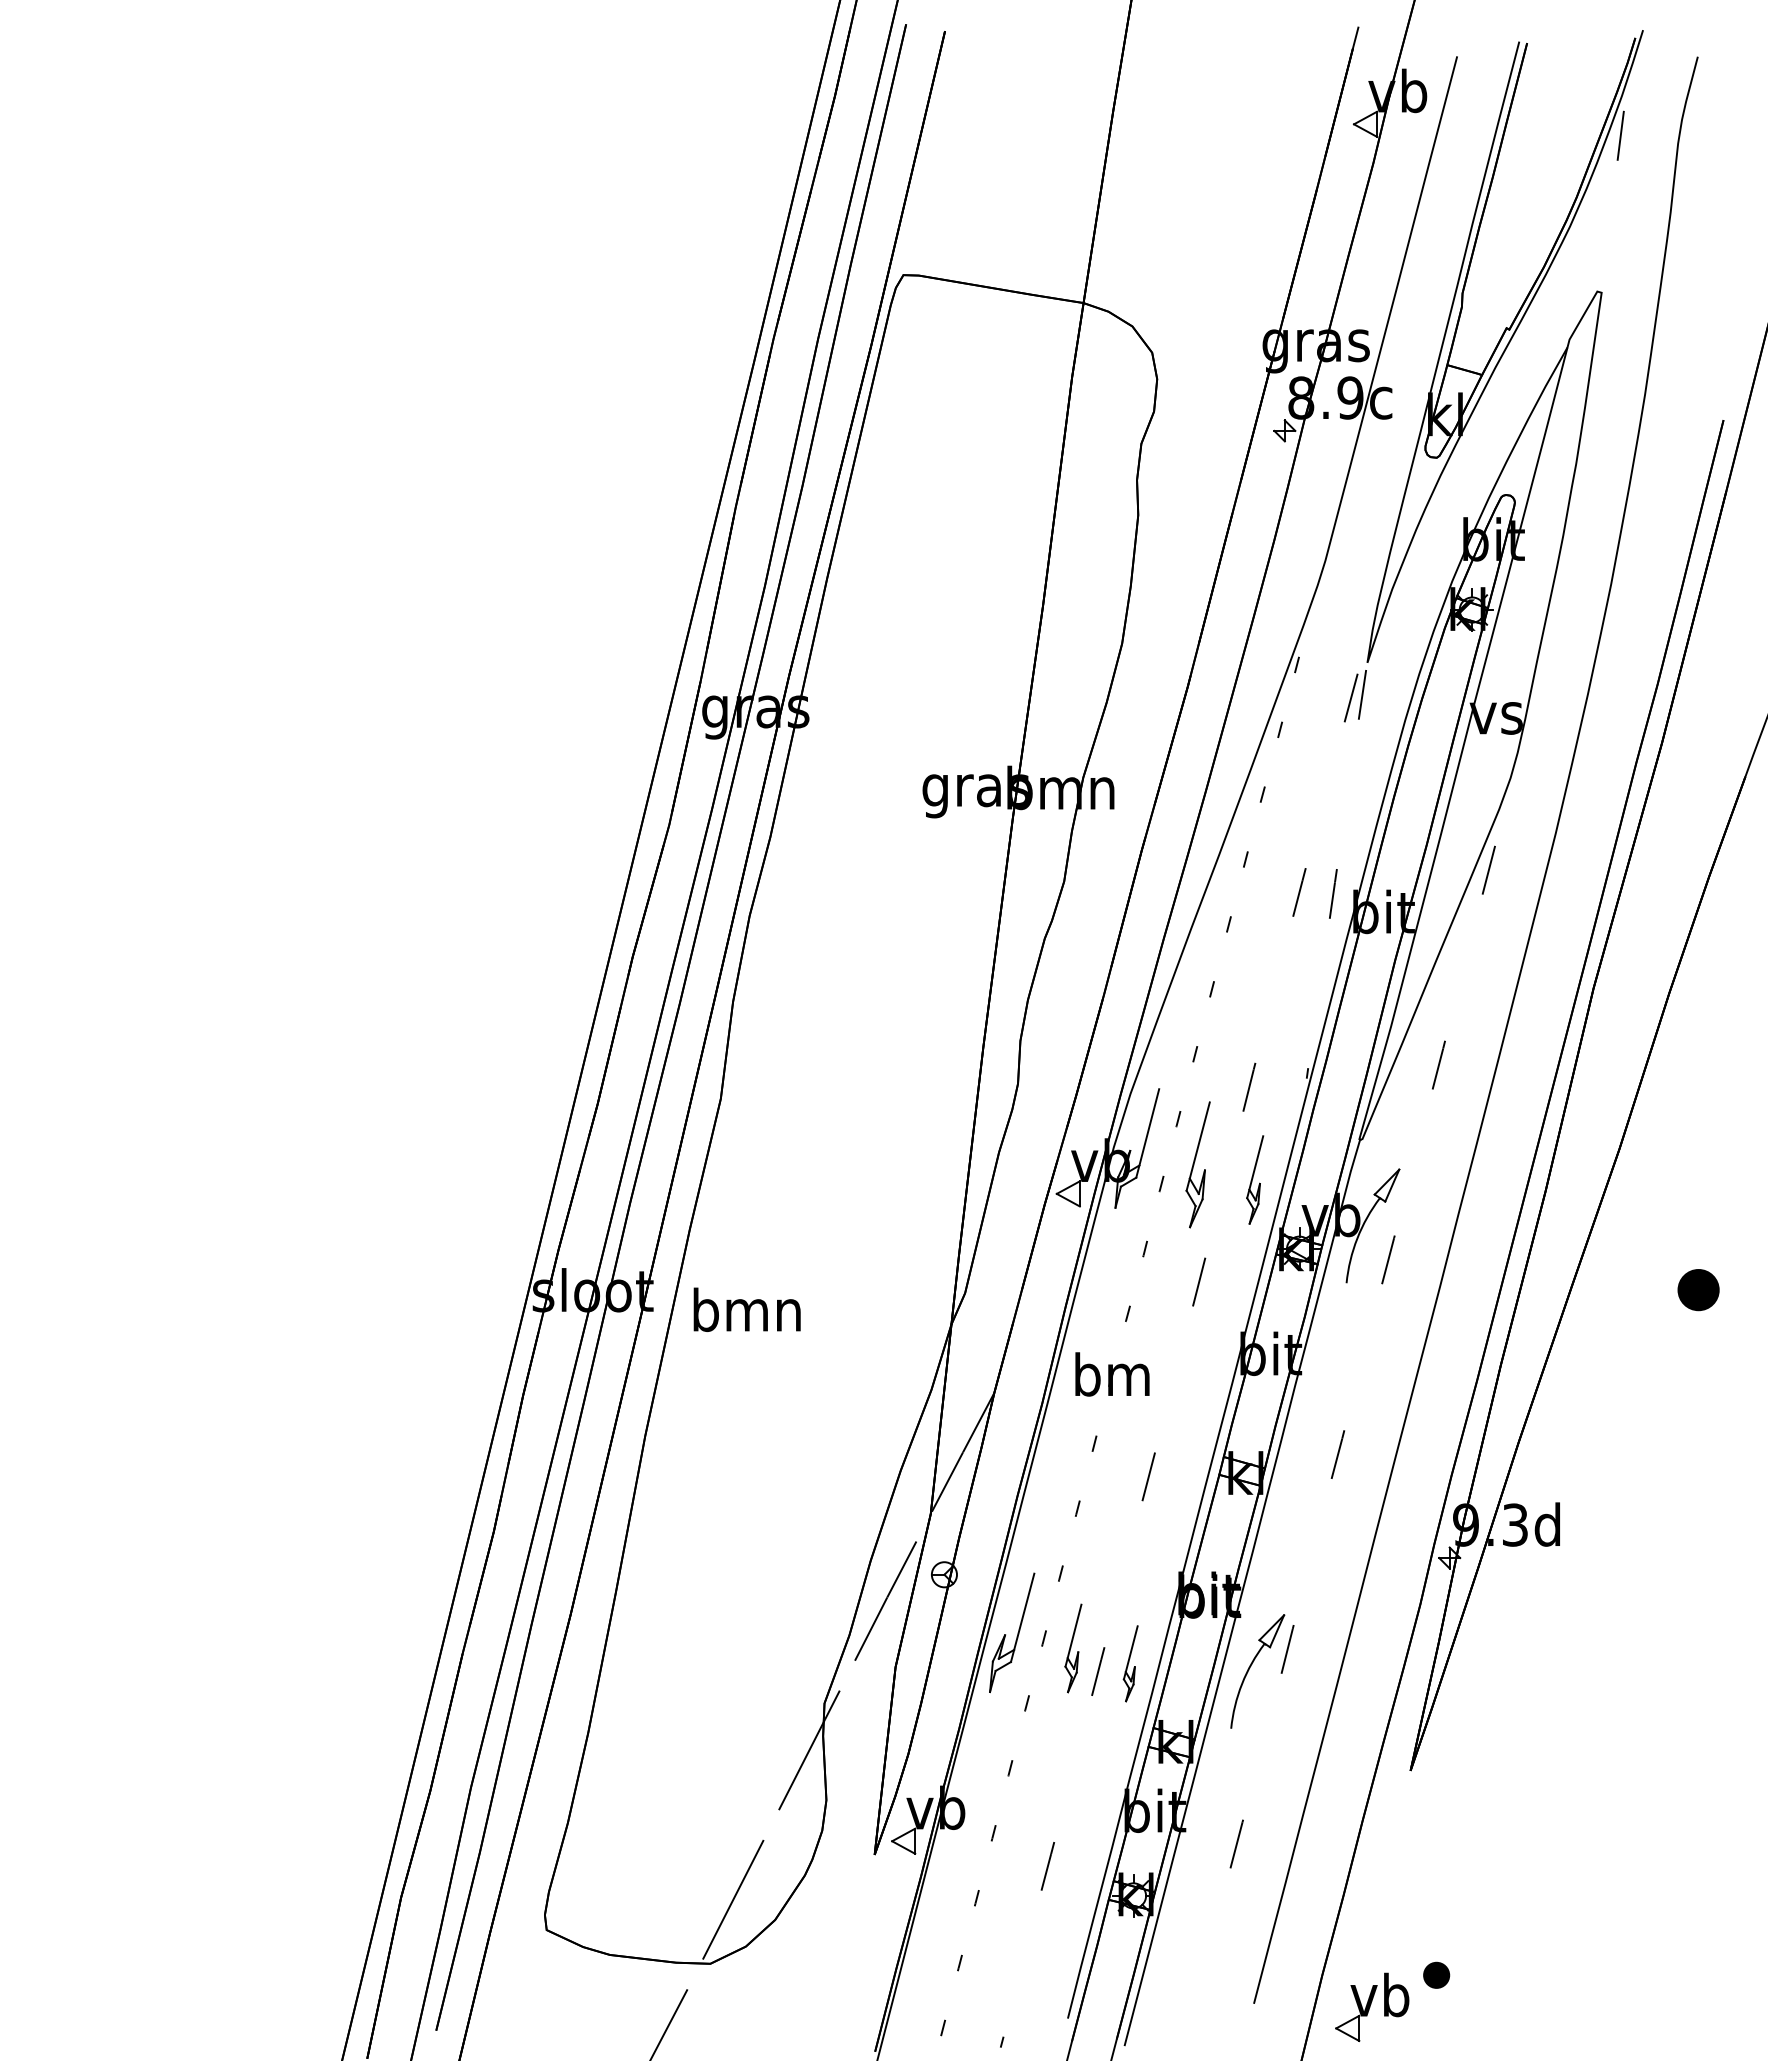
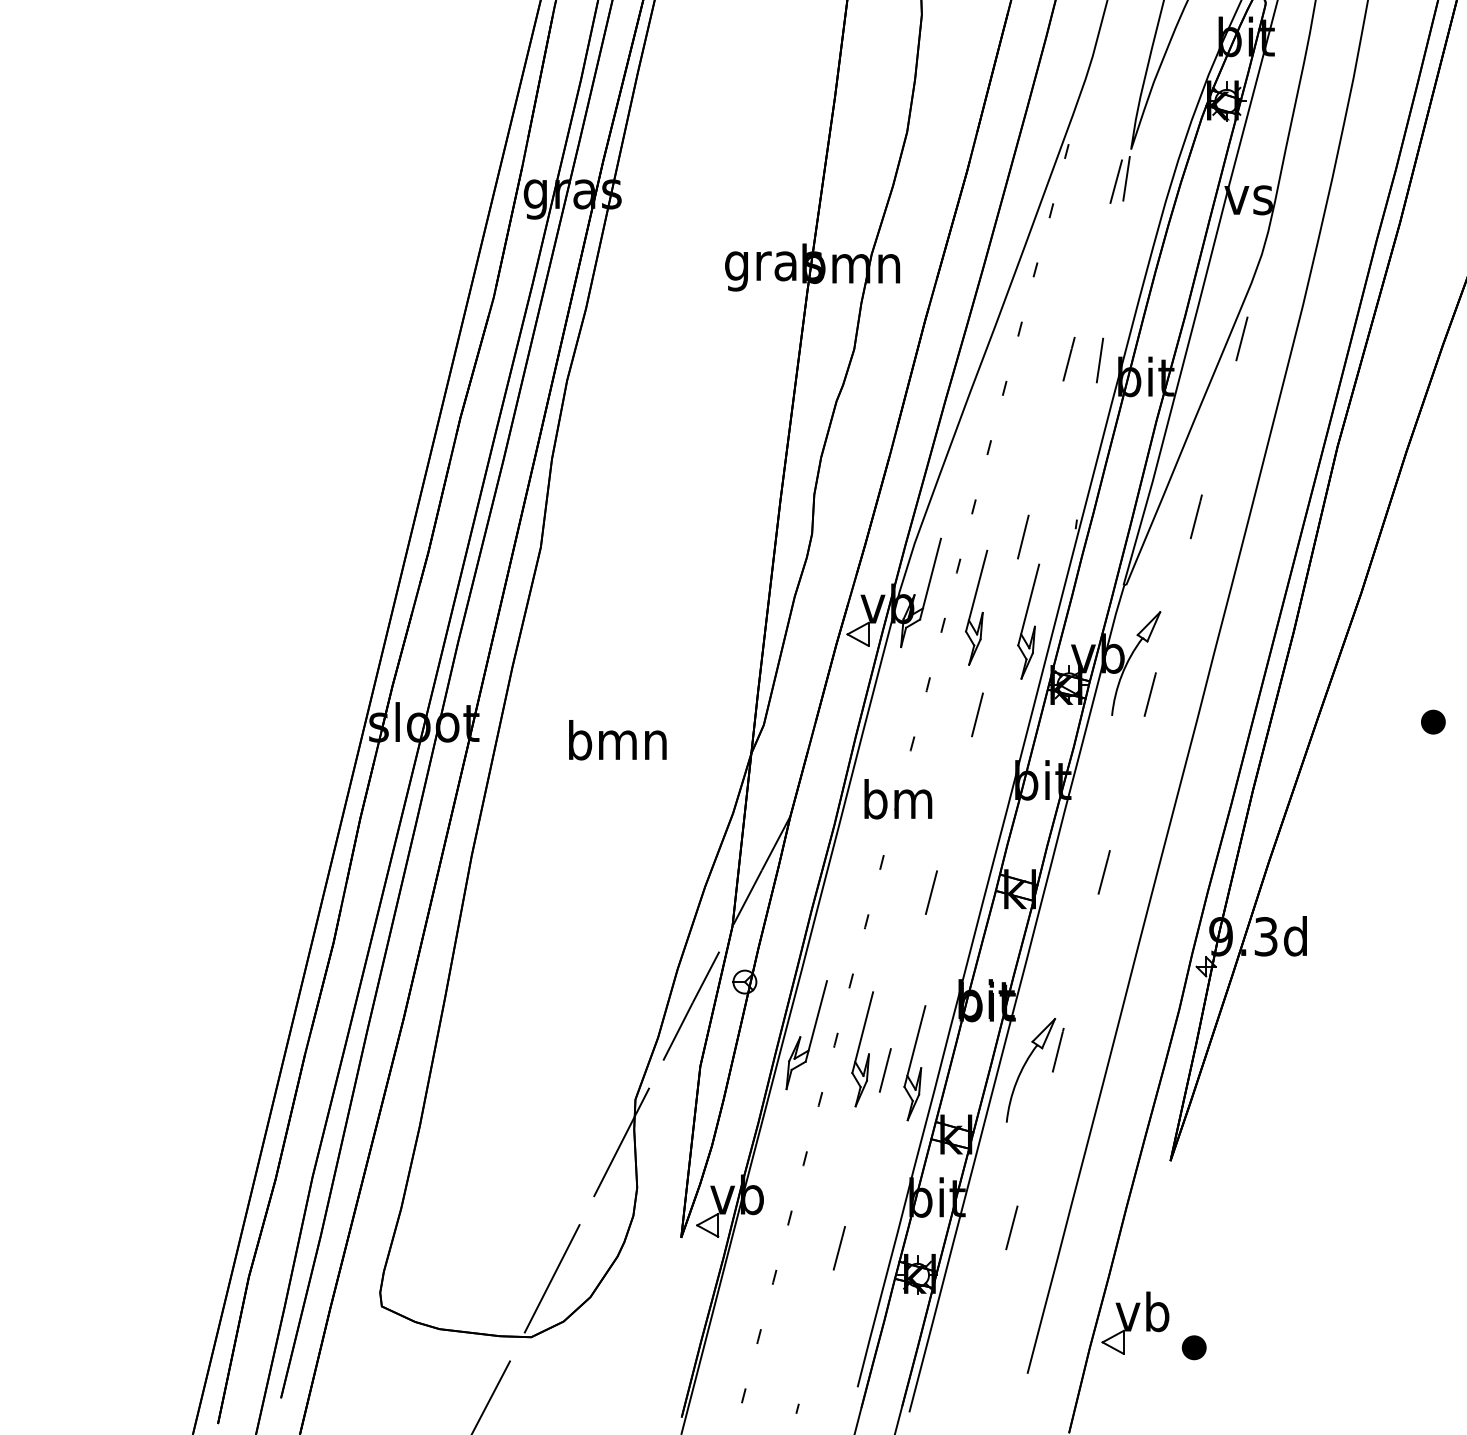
part: (1254, 1179) -> (1028, 621), size x1.43
part: (1698, 1289) -> (1433, 721), size x0.62
text: (746, 1309) -> (617, 739), moved
part: (1073, 1648) -> (862, 1049), size x1.43
part: (1130, 1663) -> (914, 1063), size x1.67
part: (1372, 2006) -> (1135, 1322), moved

